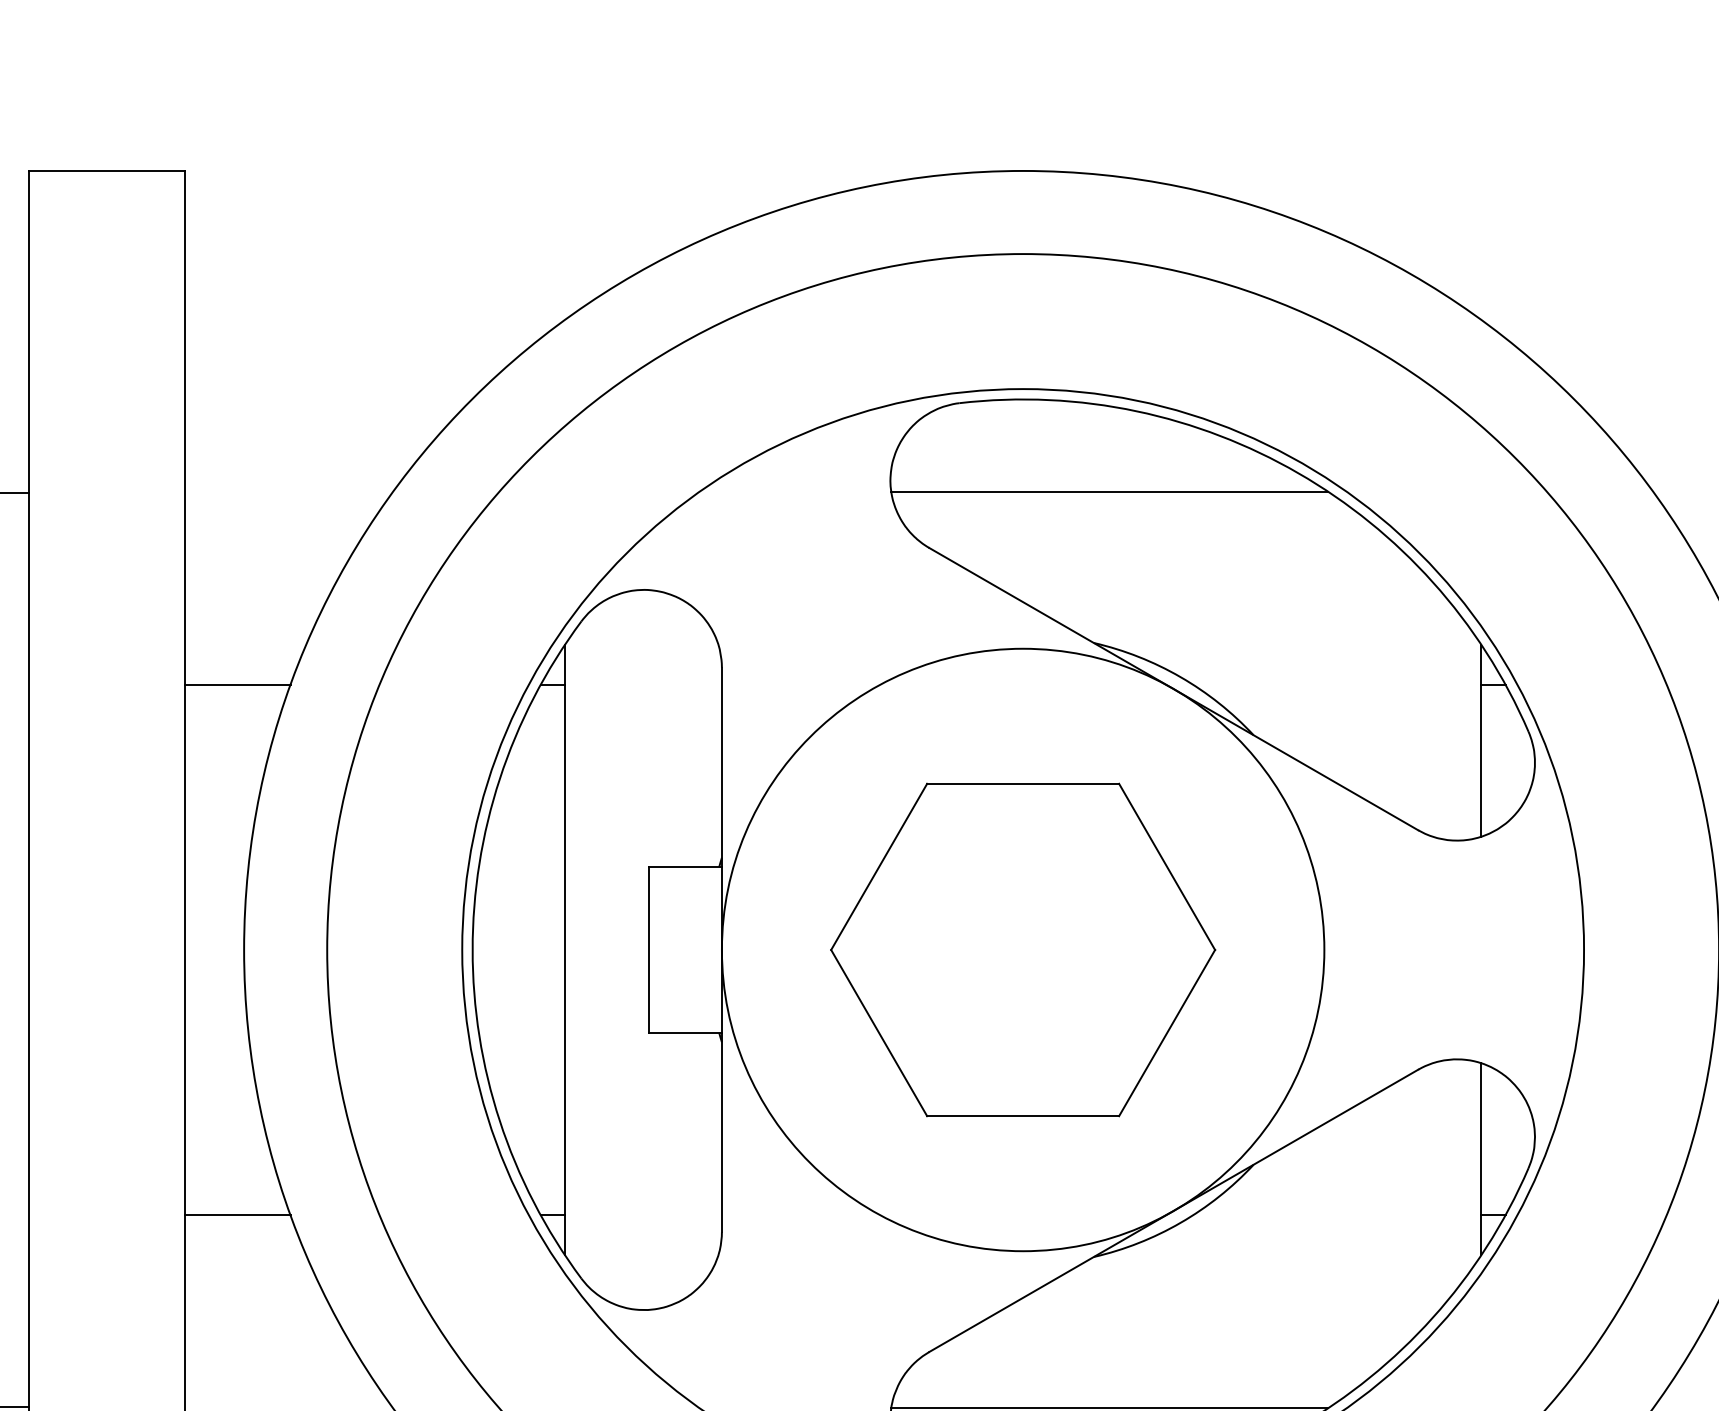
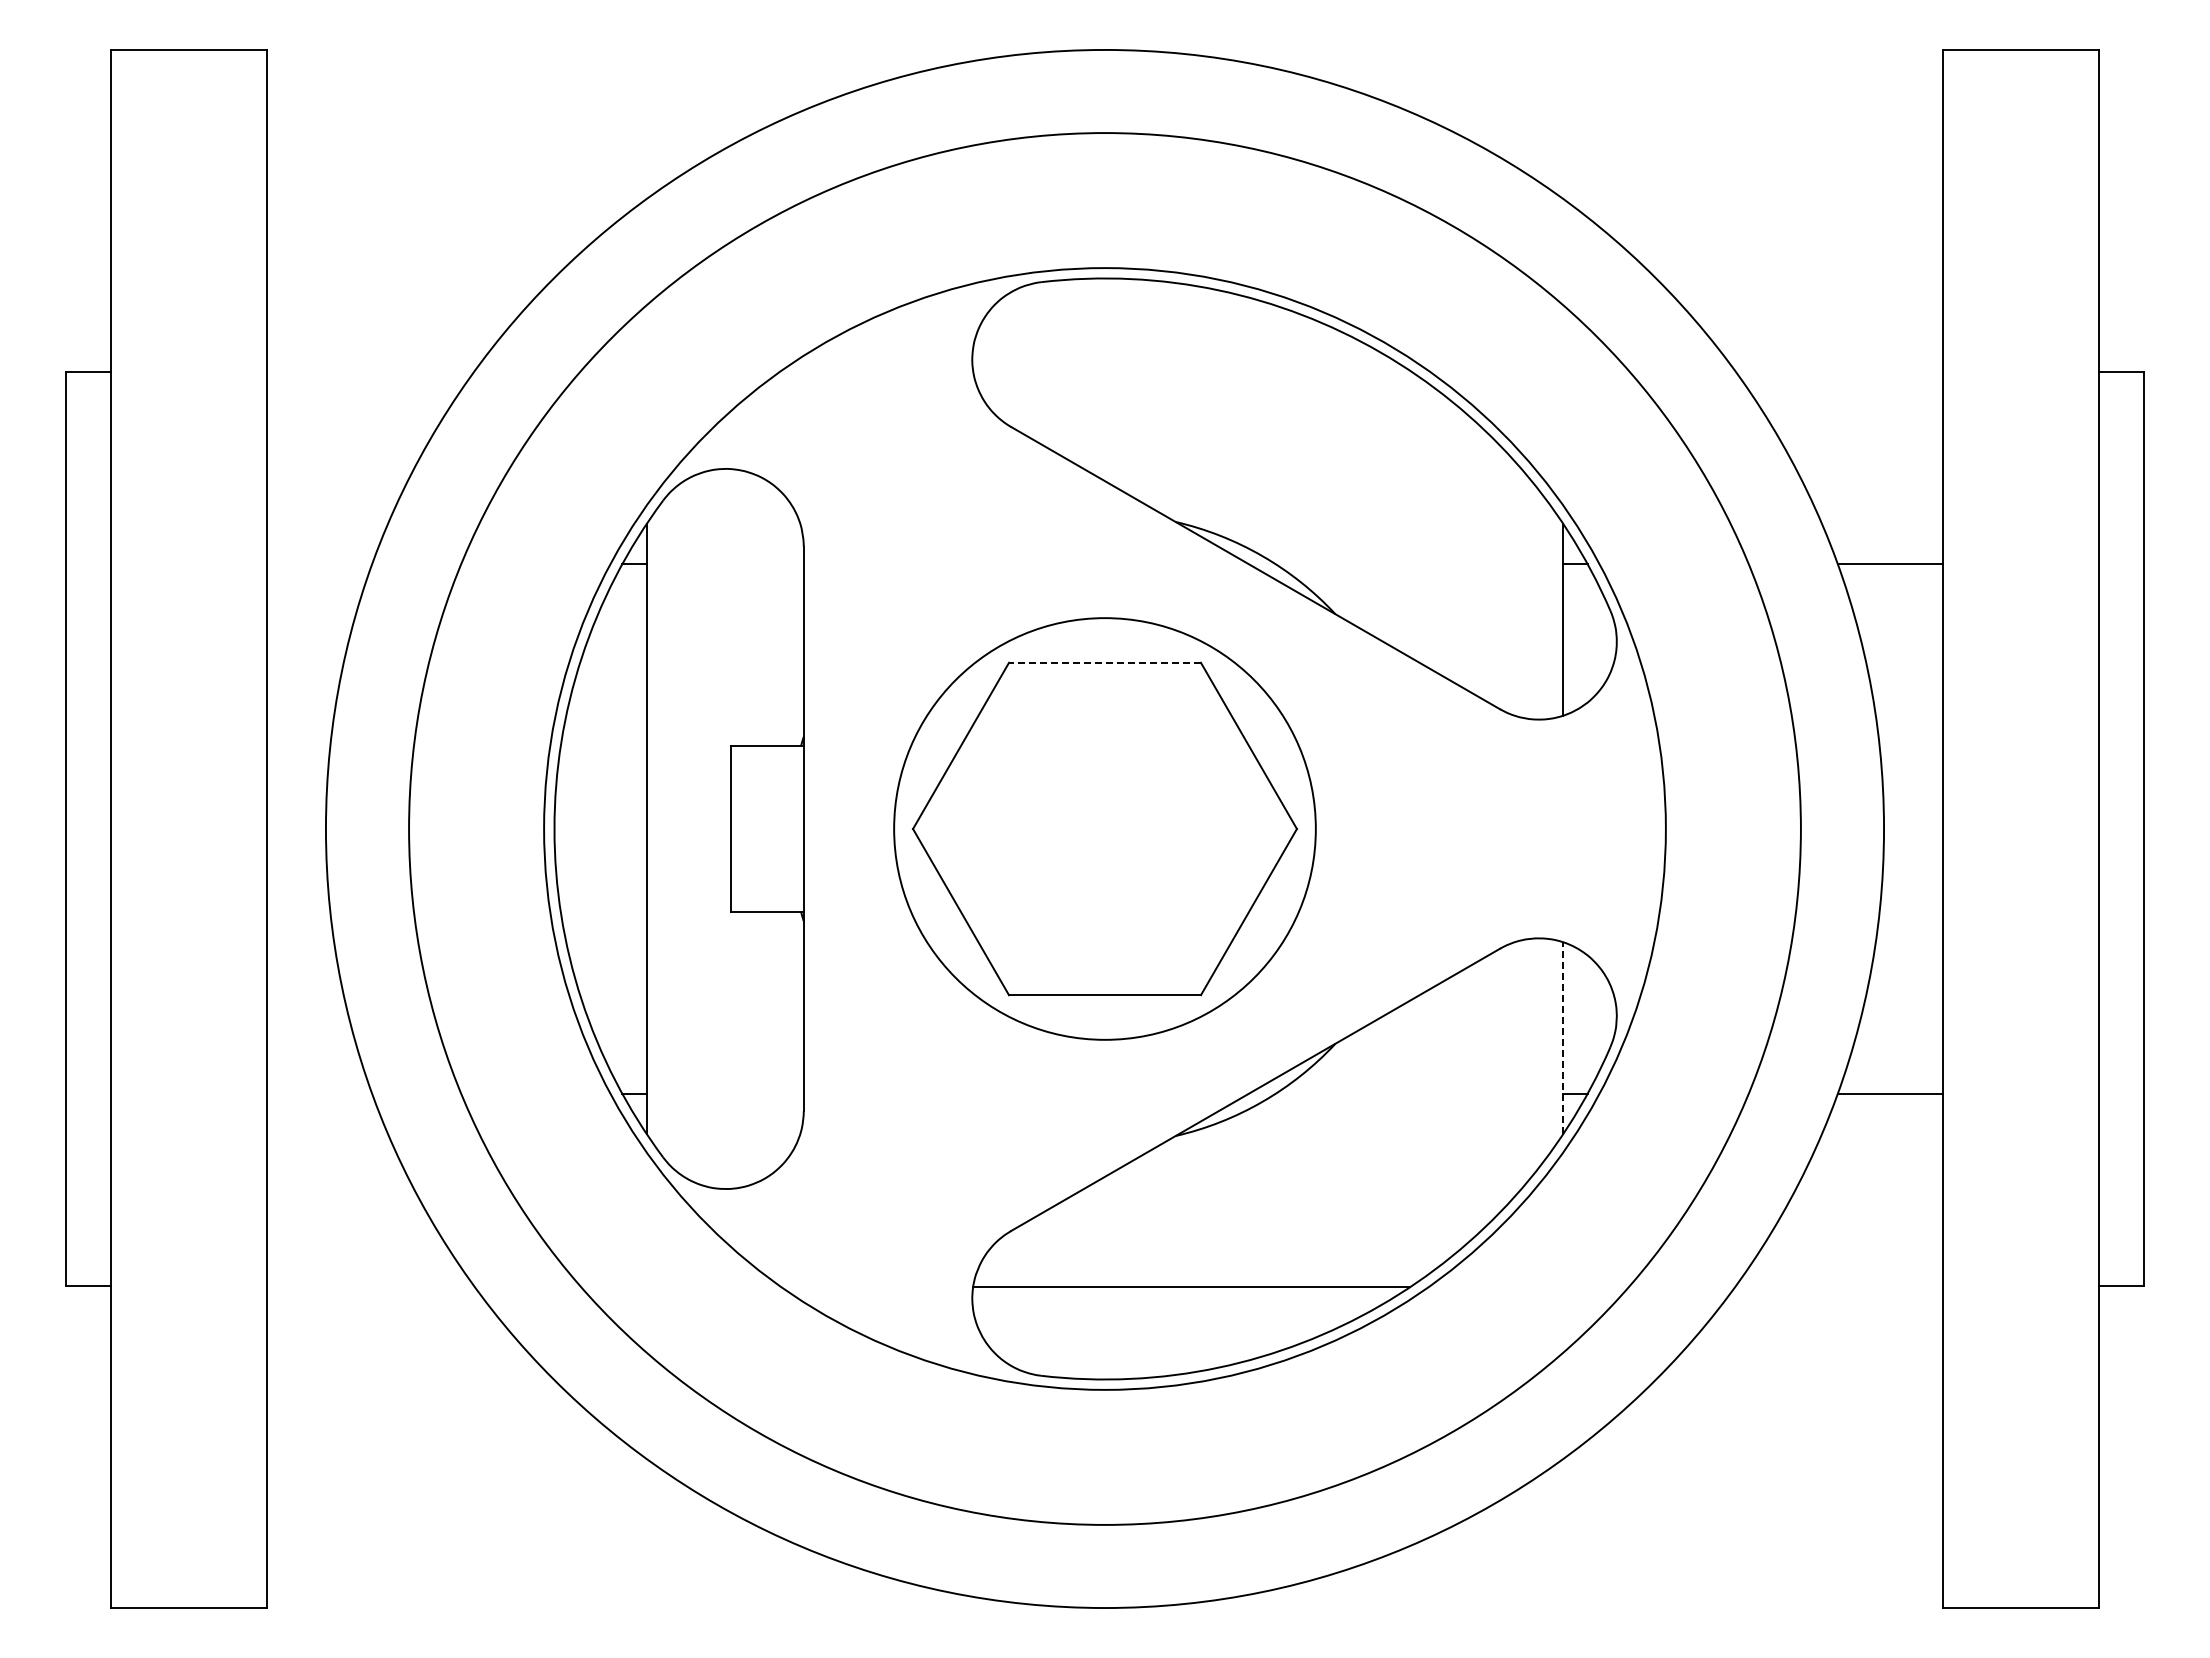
line: (1109, 491) -> (1191, 370), removed
line: (237, 685) -> (319, 564), removed
line: (1023, 783) -> (1105, 662), solid -> dashed
circle: (1022, 949) -> (1104, 828), size x0.7
line: (1481, 1159) -> (1563, 1038), solid -> dashed
line: (237, 1214) -> (319, 1093), removed

